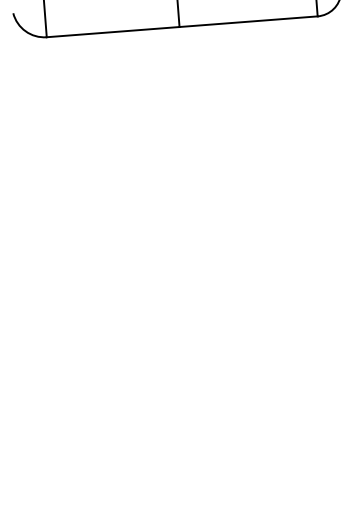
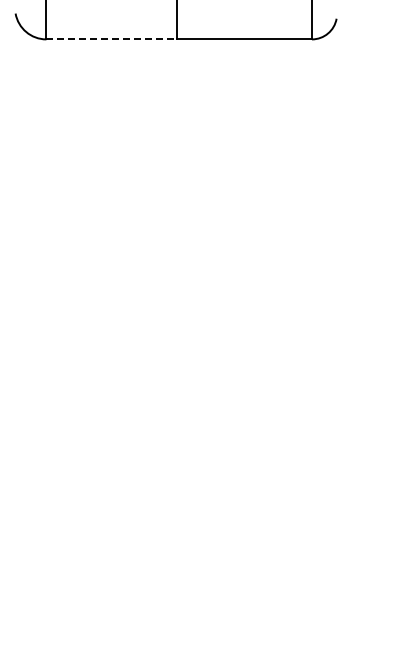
line: (113, 32) -> (111, 39), solid -> dashed

